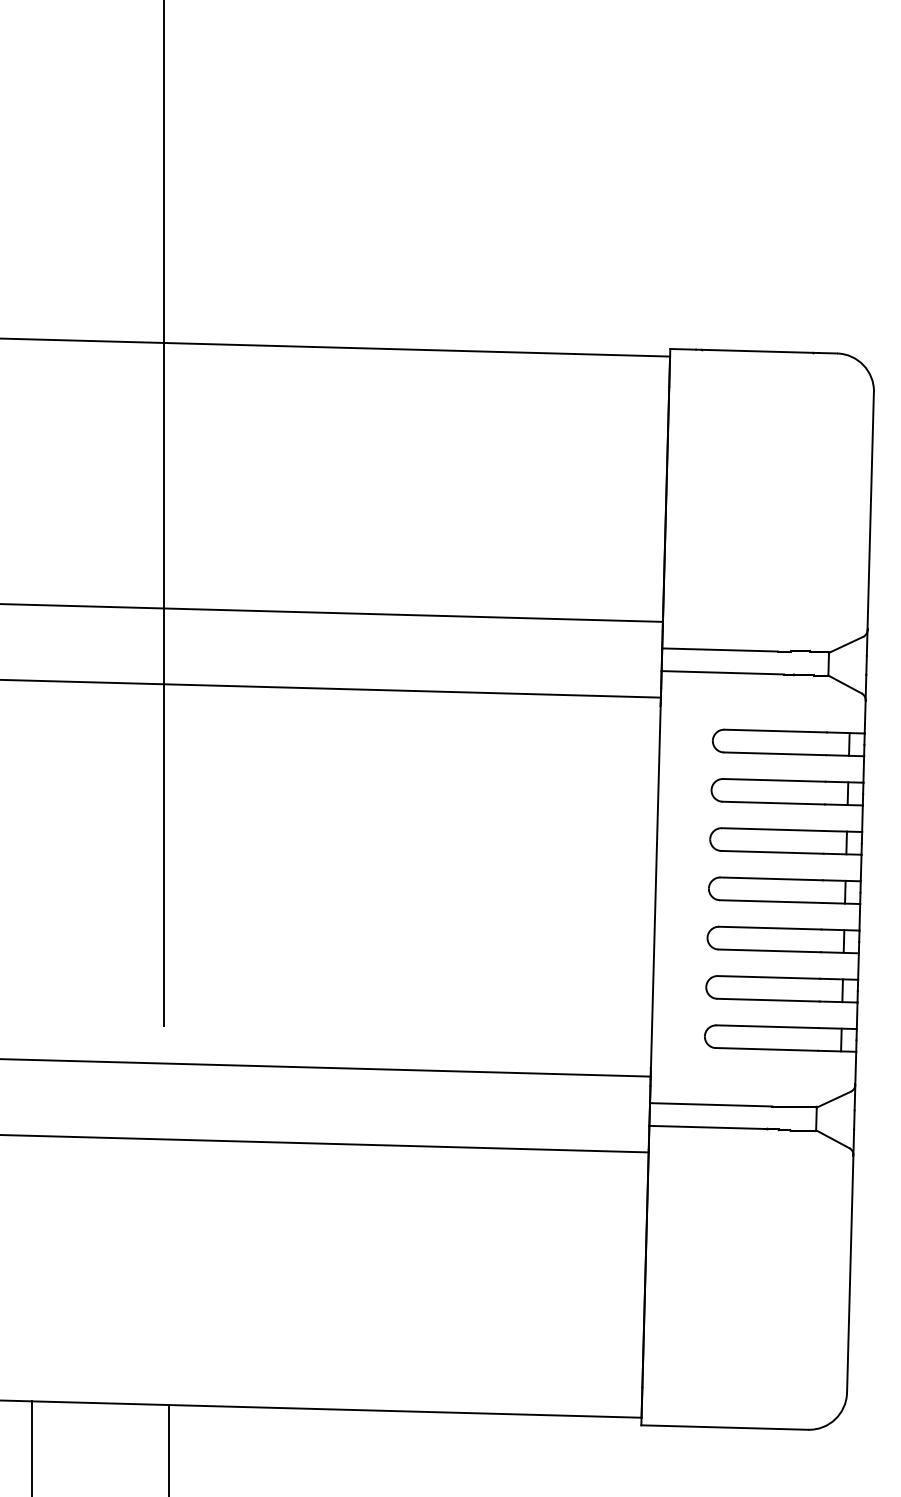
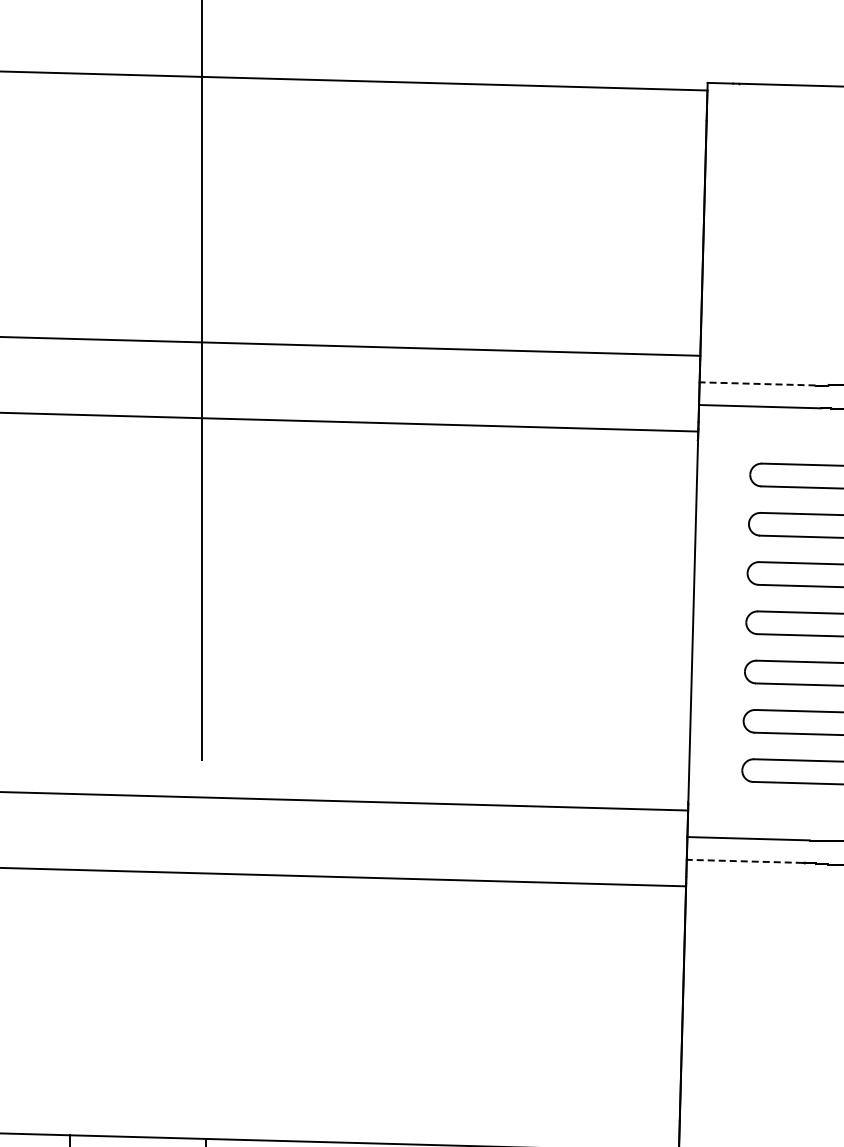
line: (720, 649) -> (757, 383), solid -> dashed
line: (707, 1127) -> (744, 861), solid -> dashed

